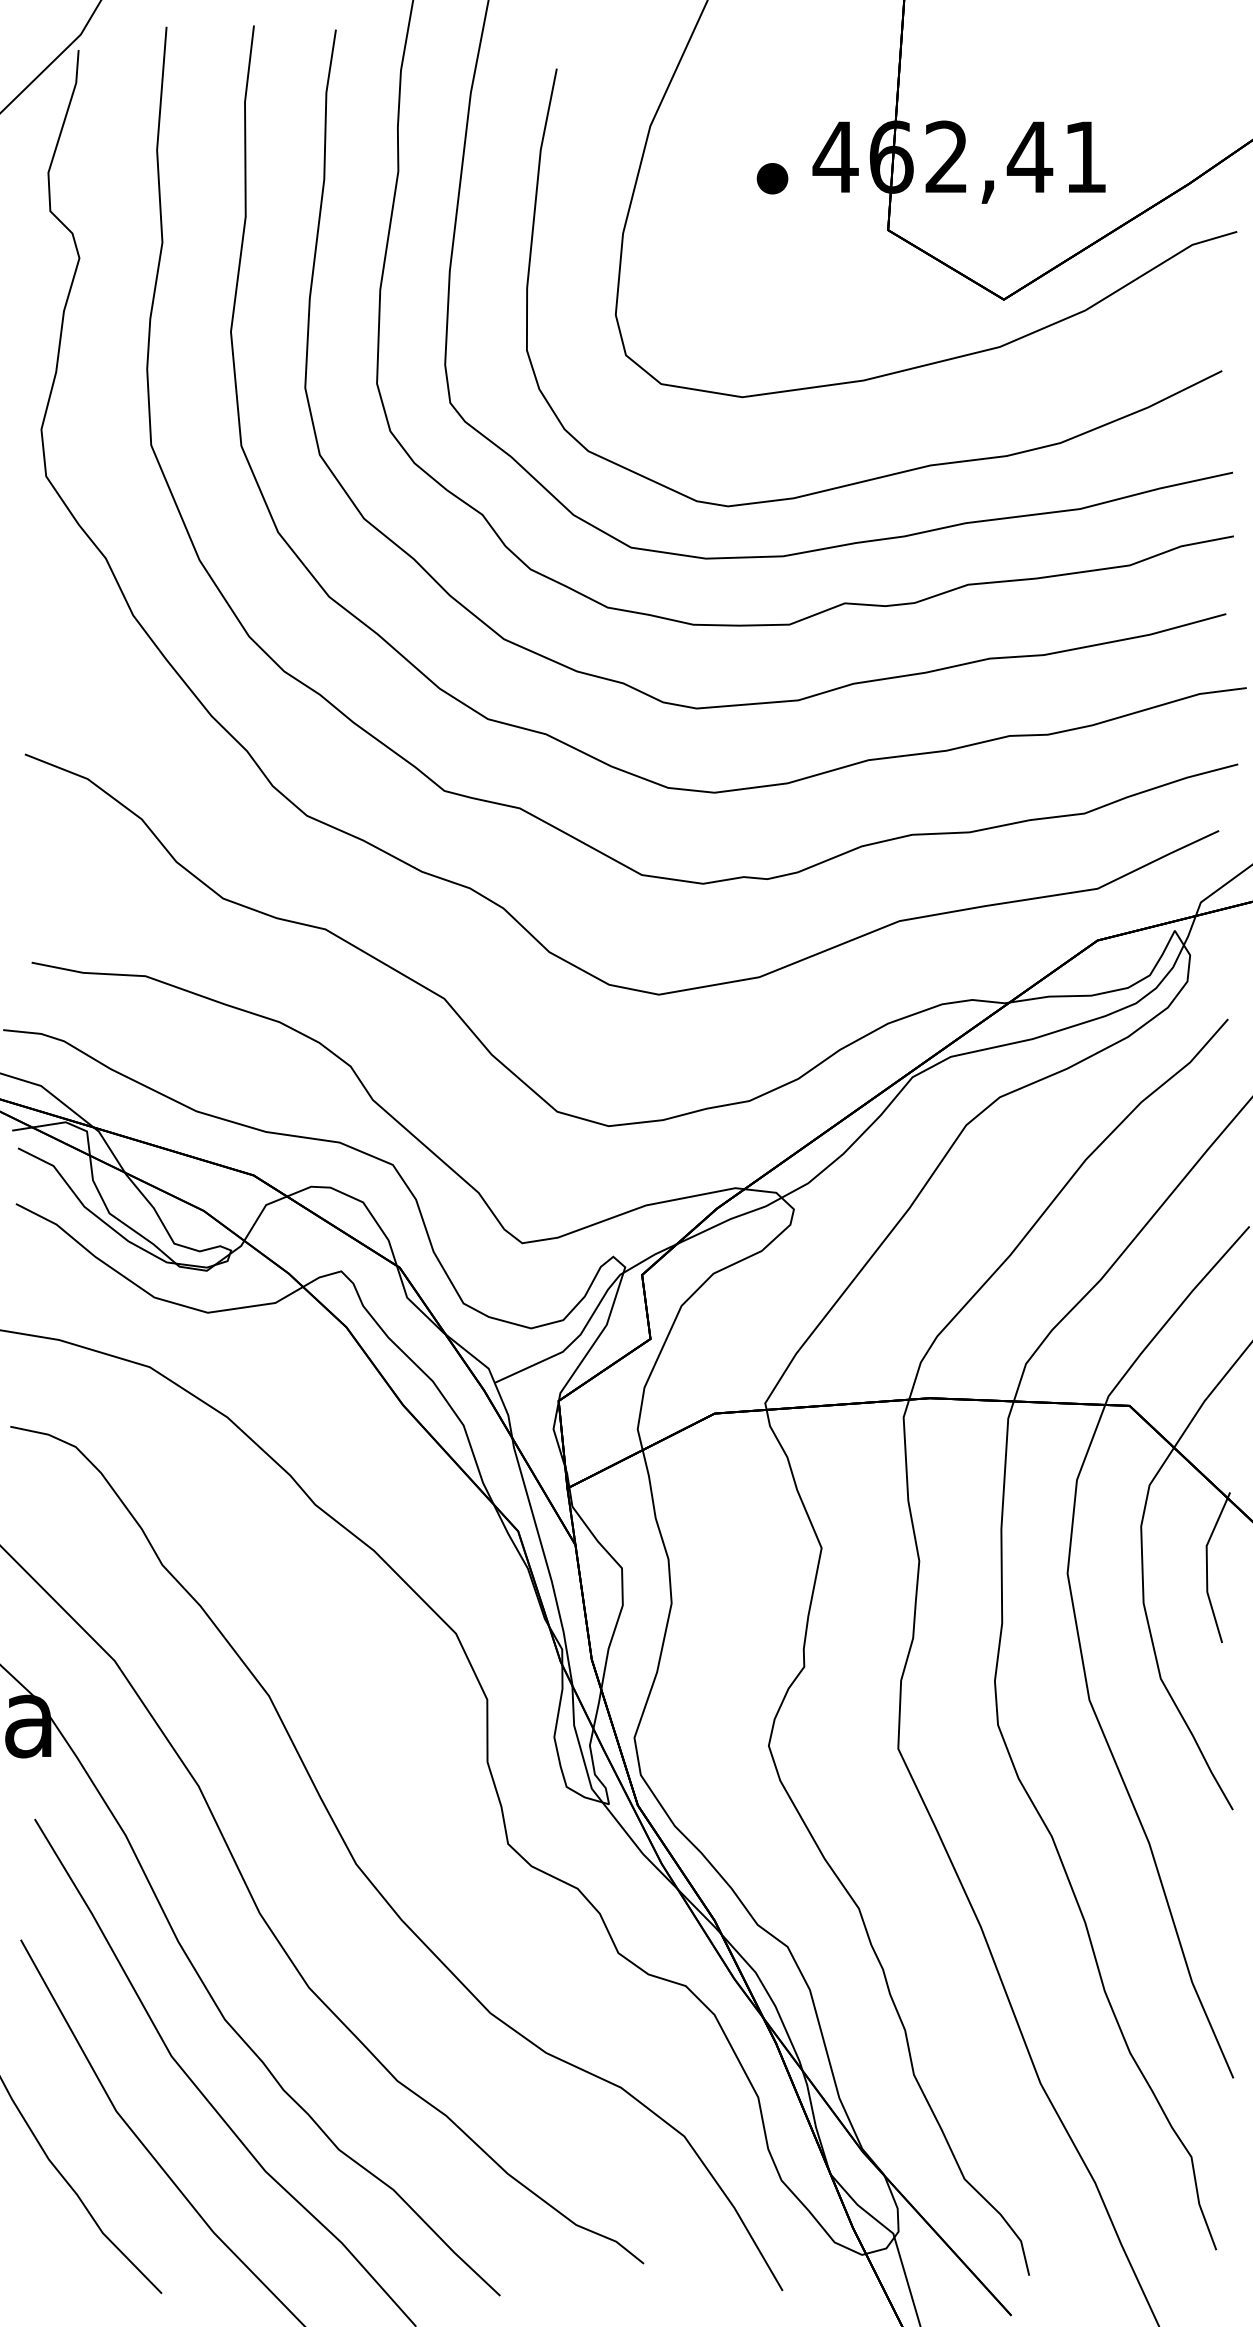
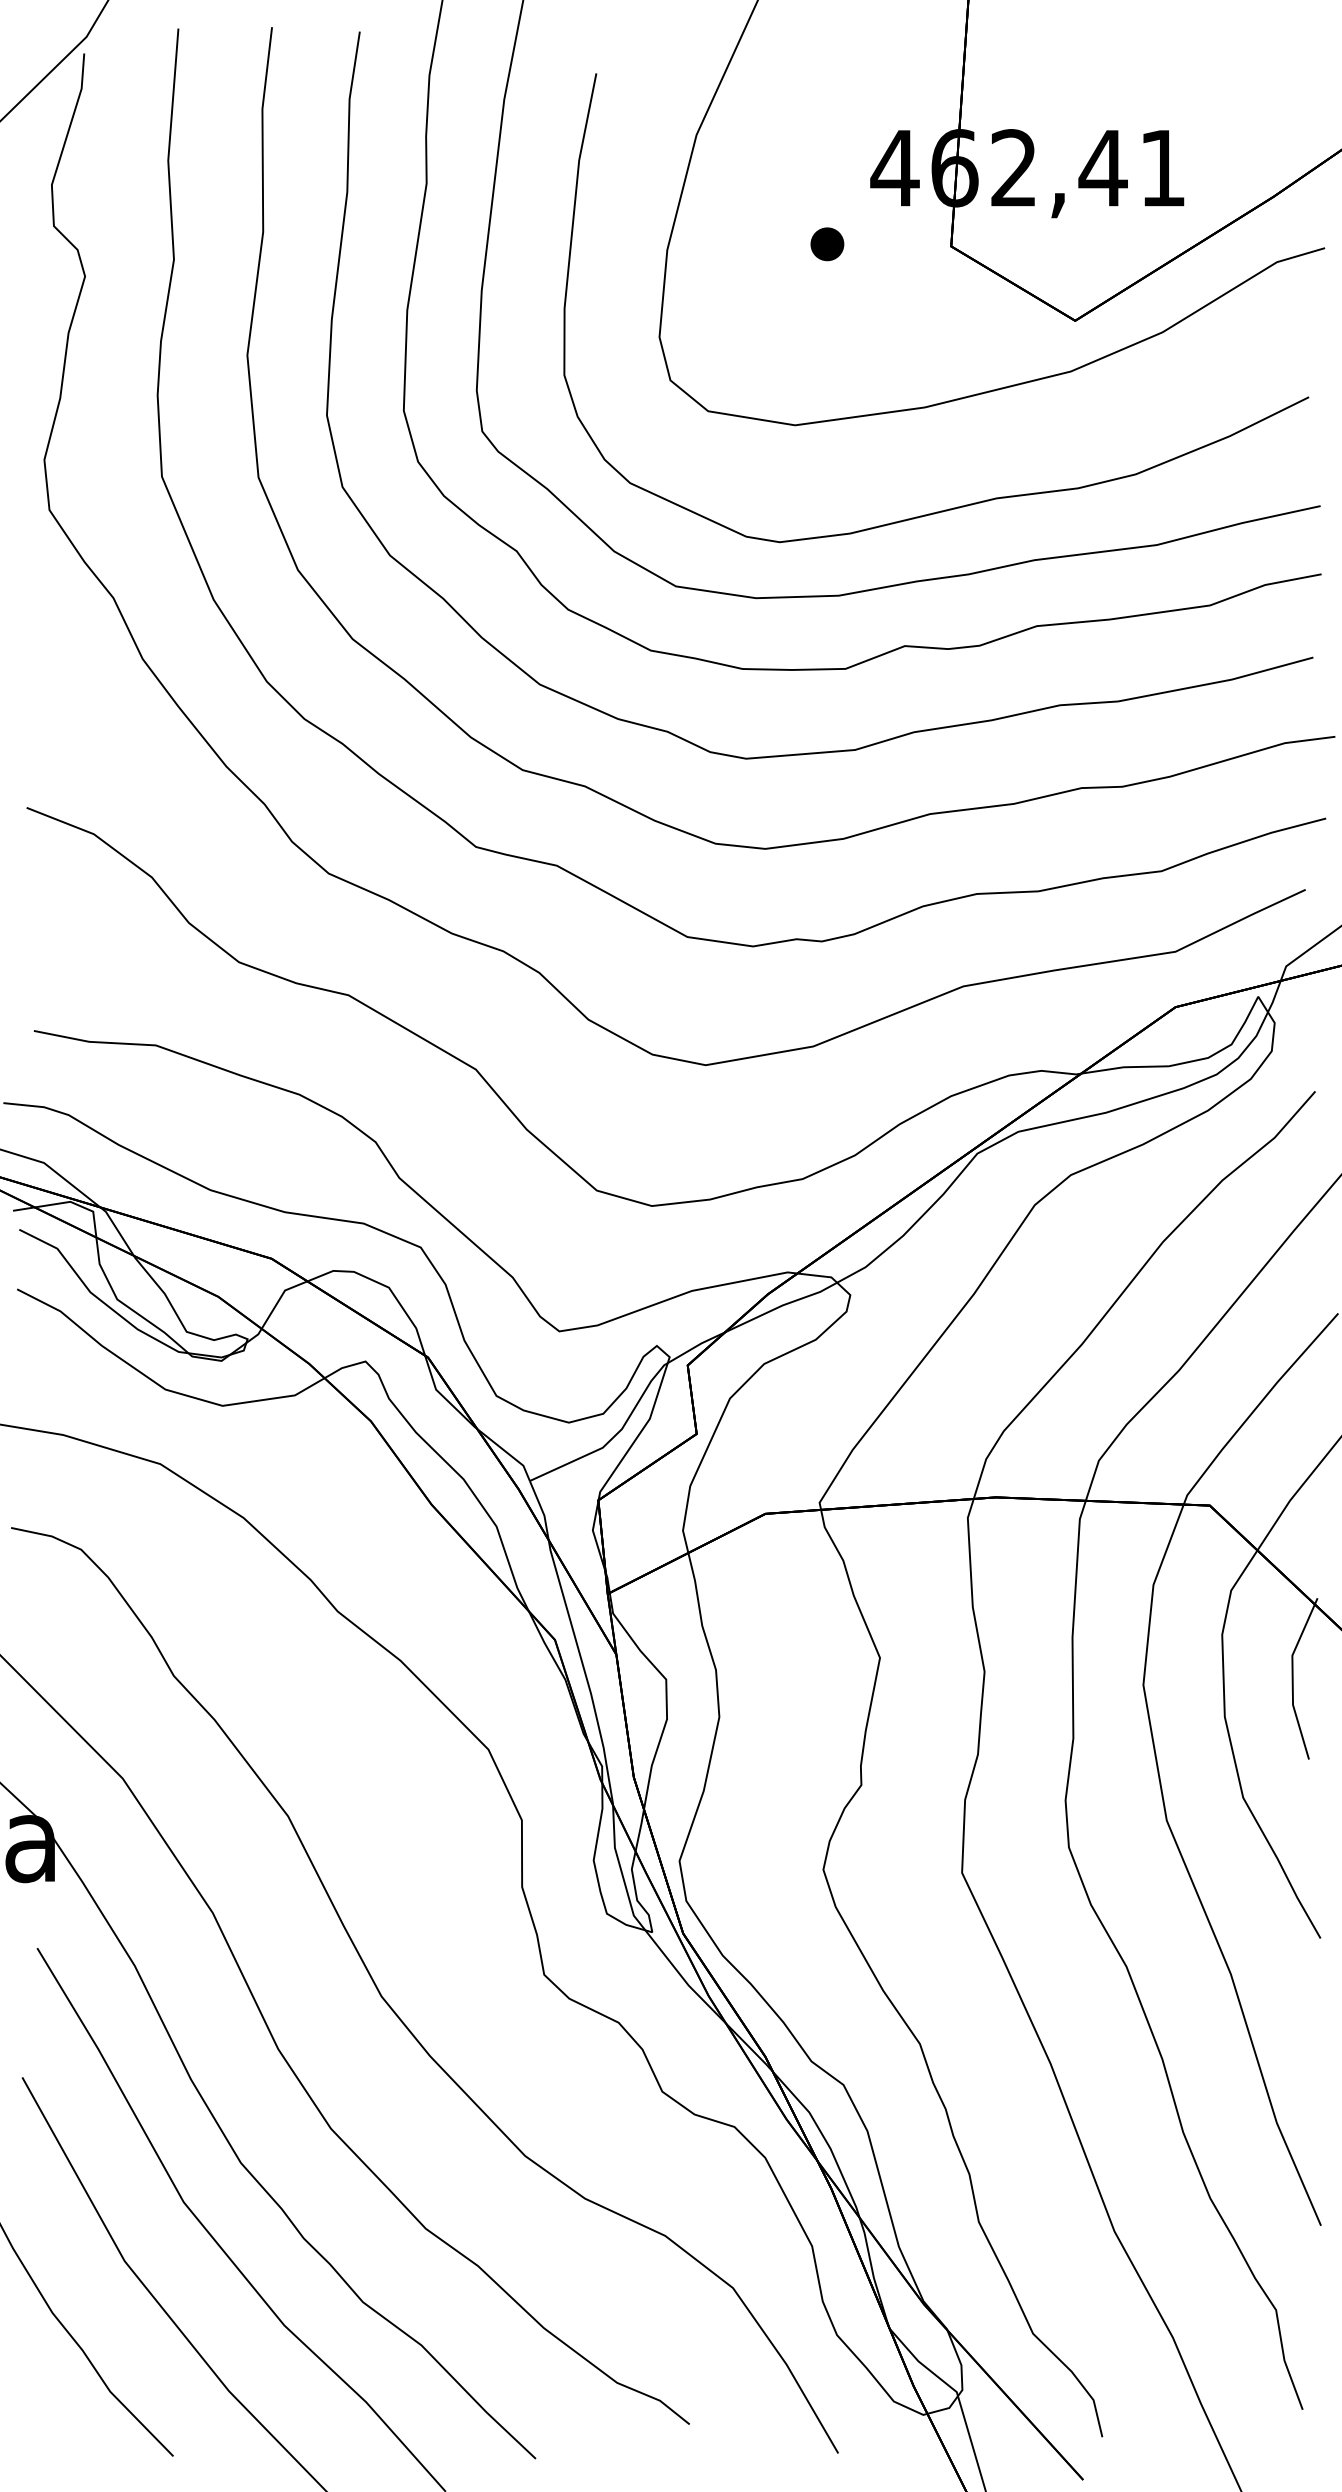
part: (772, 178) -> (827, 244), moved

